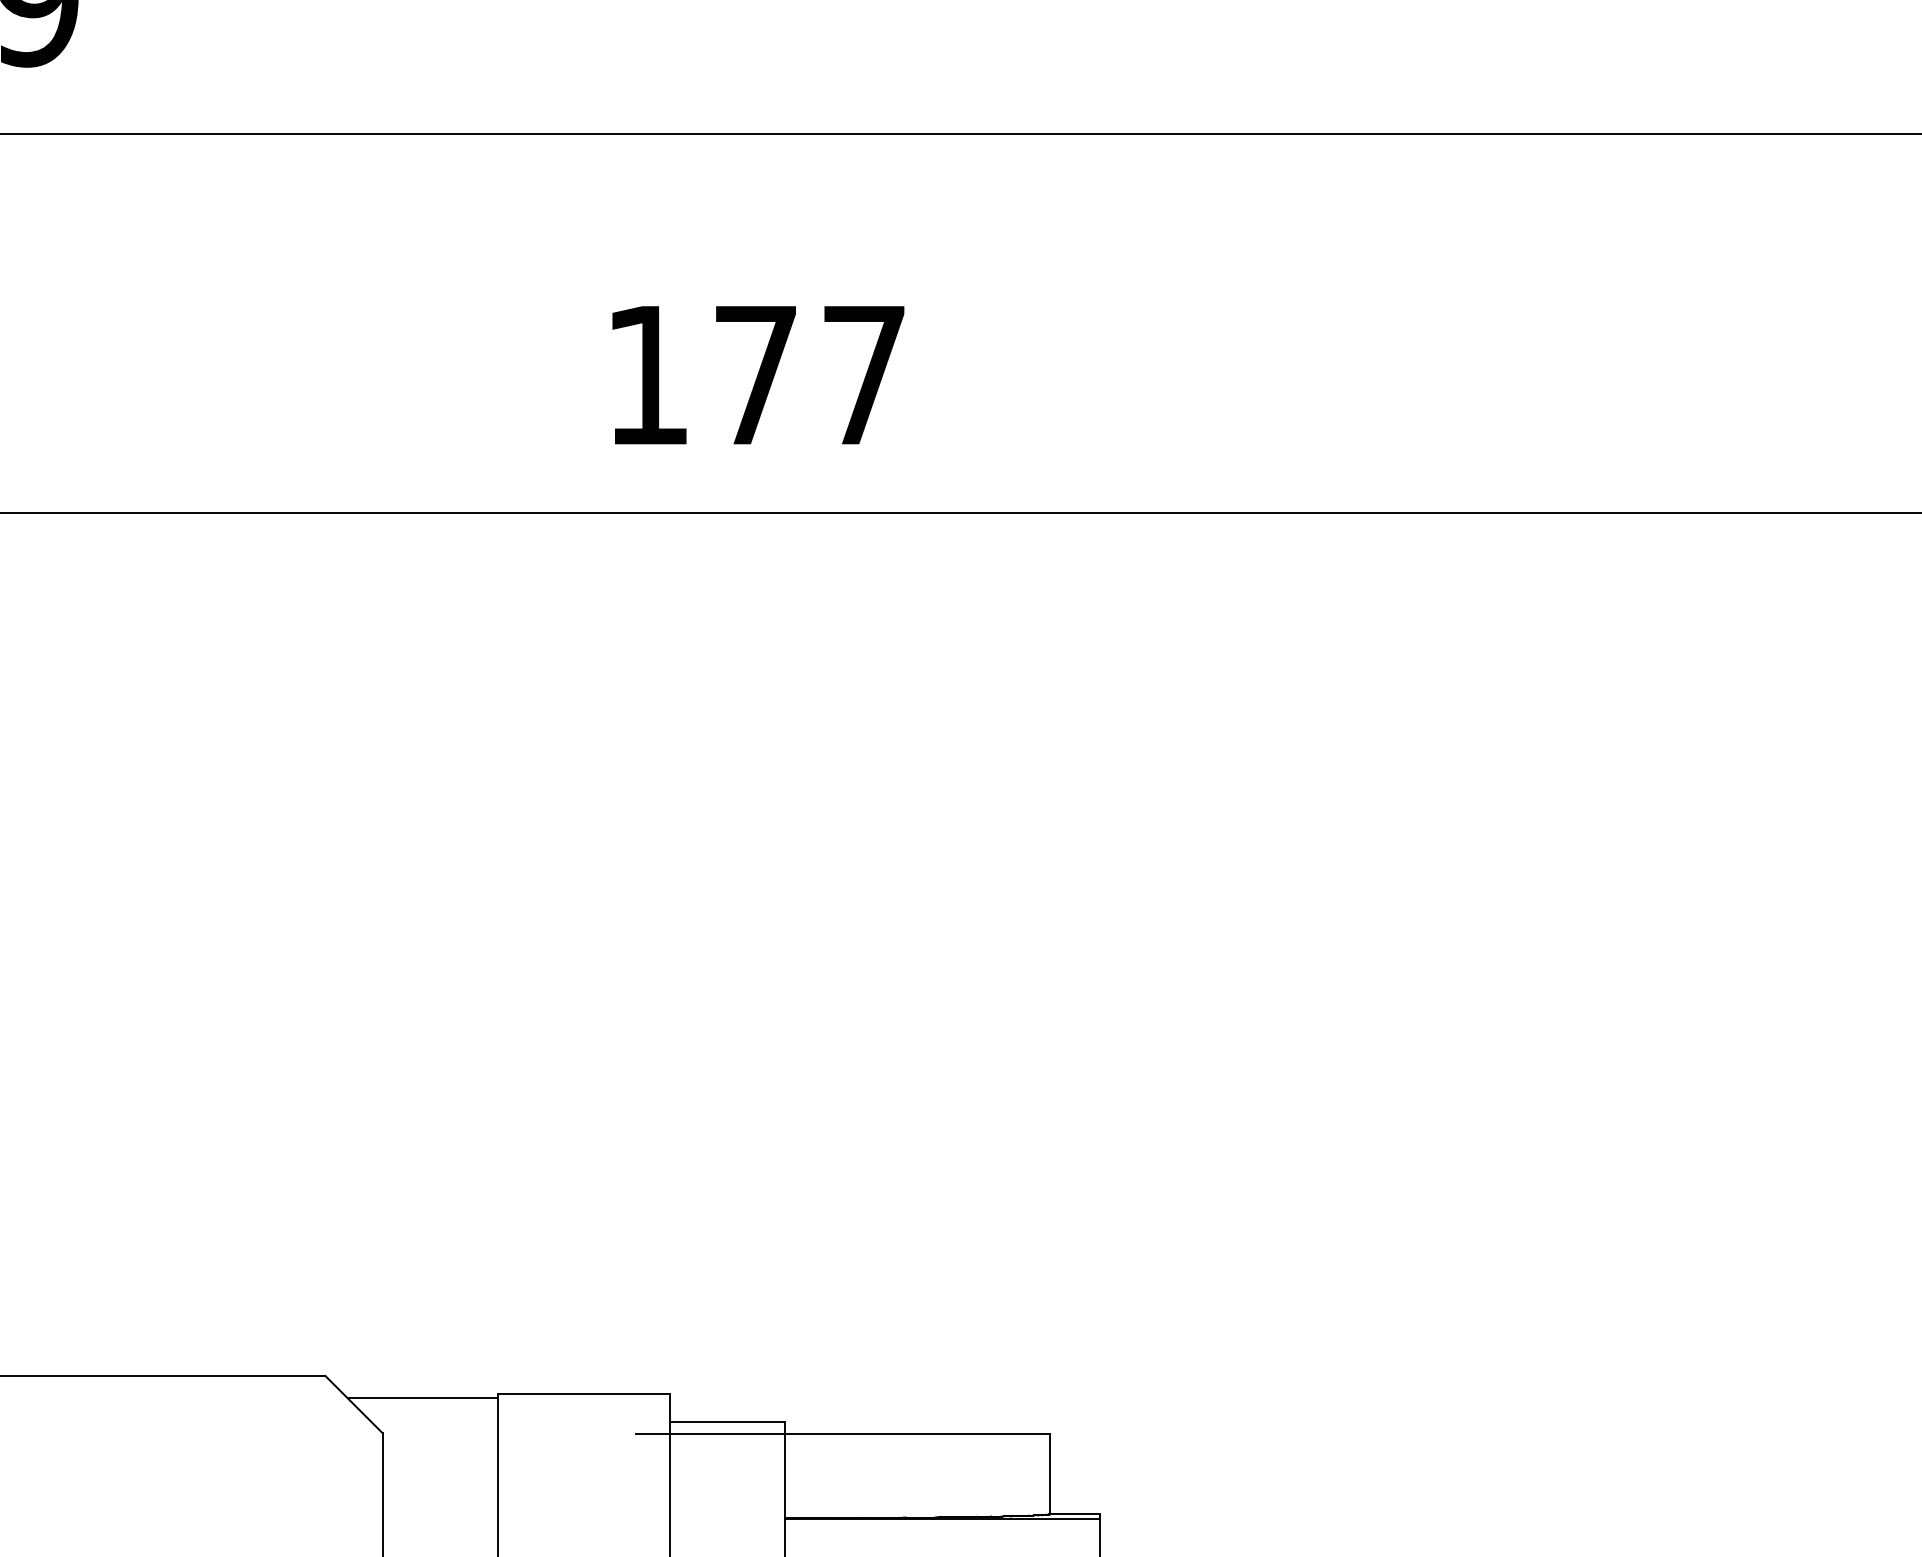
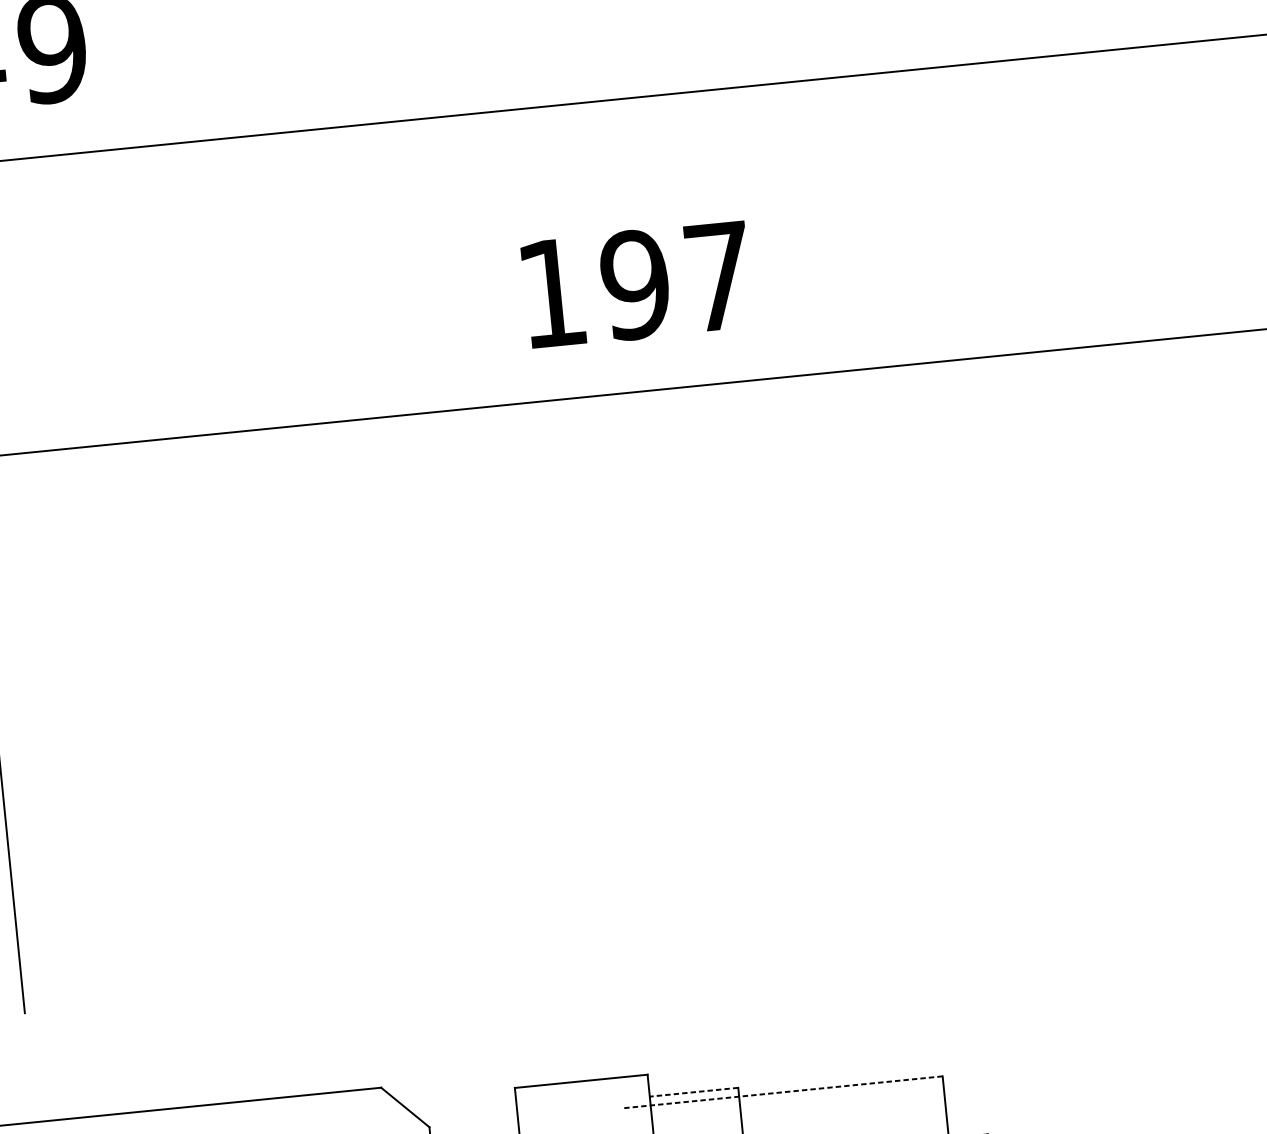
text: (755, 374) -> (635, 284), 177 -> 197
line: (422, 1398) -> (457, 1097), removed
line: (727, 1422) -> (694, 1092), solid -> dashed
line: (842, 1433) -> (783, 1092), solid -> dashed

